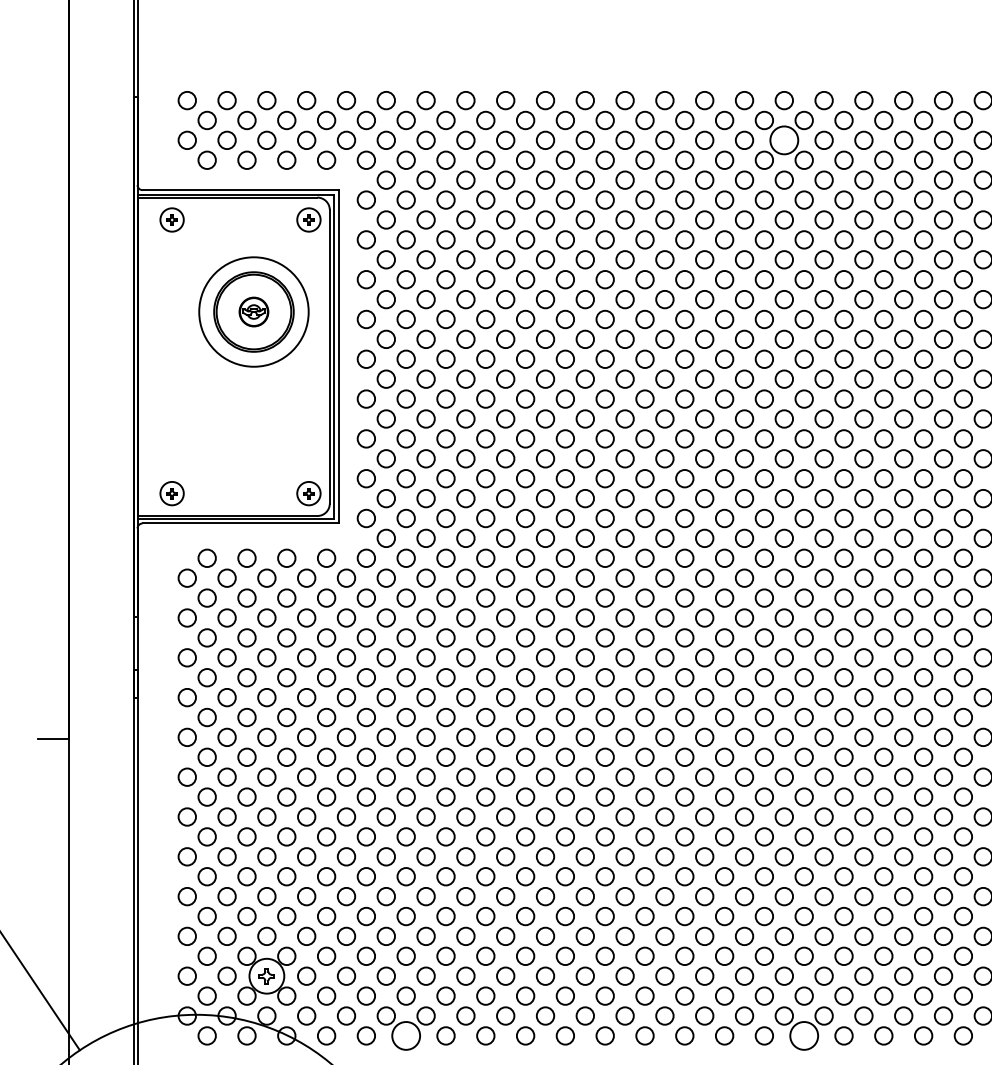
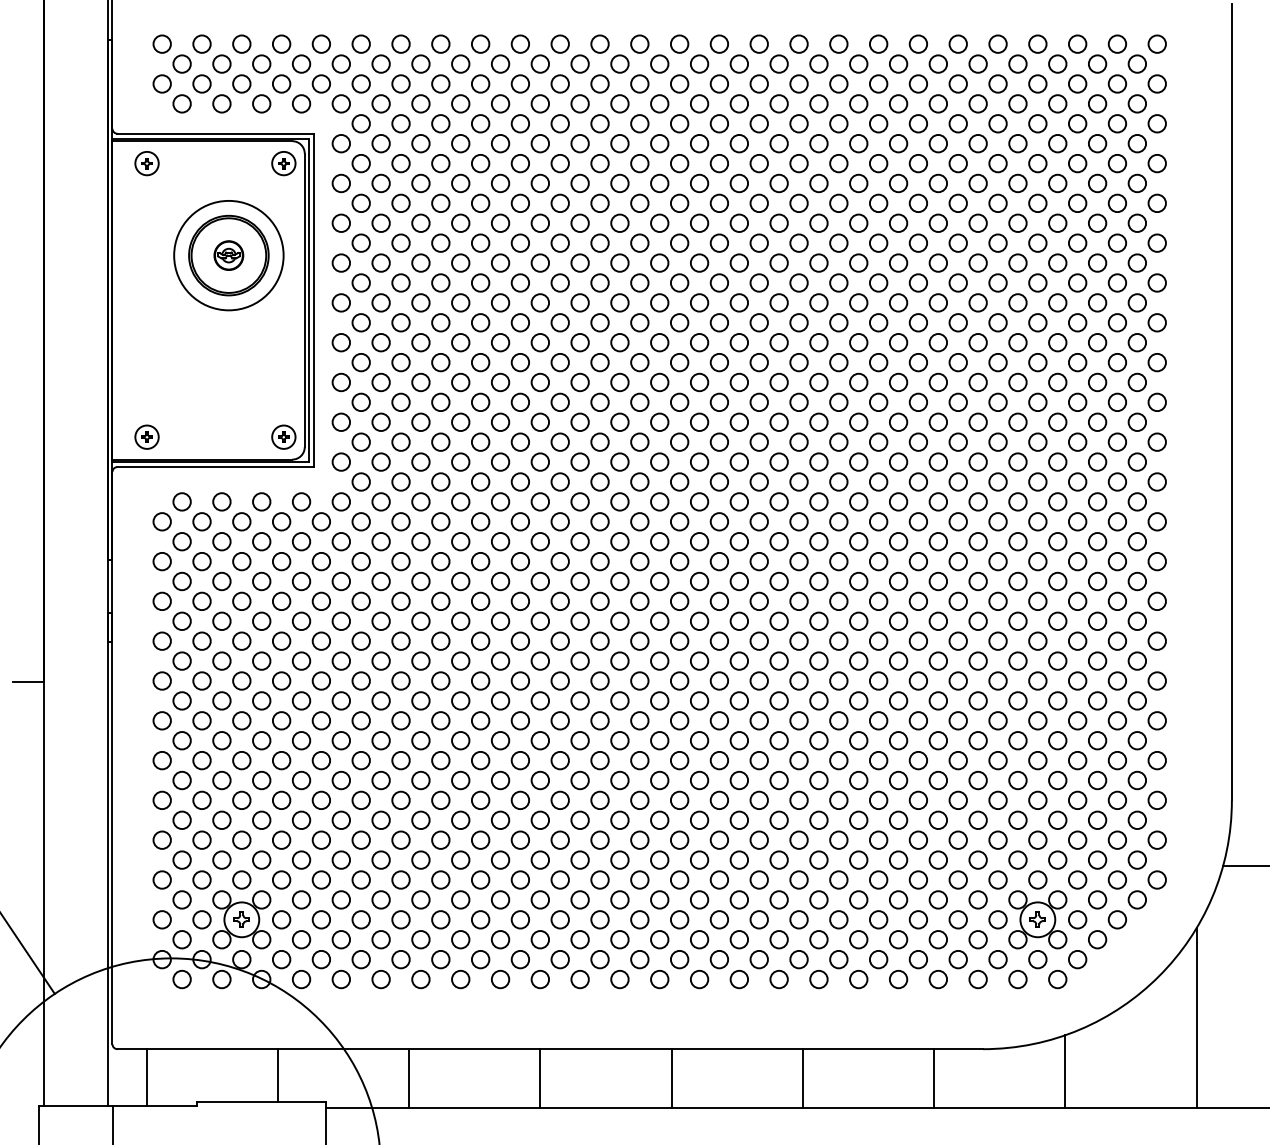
circle: (783, 139) -> (758, 83), size x0.62
circle: (405, 1035) -> (380, 979), size x0.62
circle: (803, 1035) -> (778, 979), size x0.62

